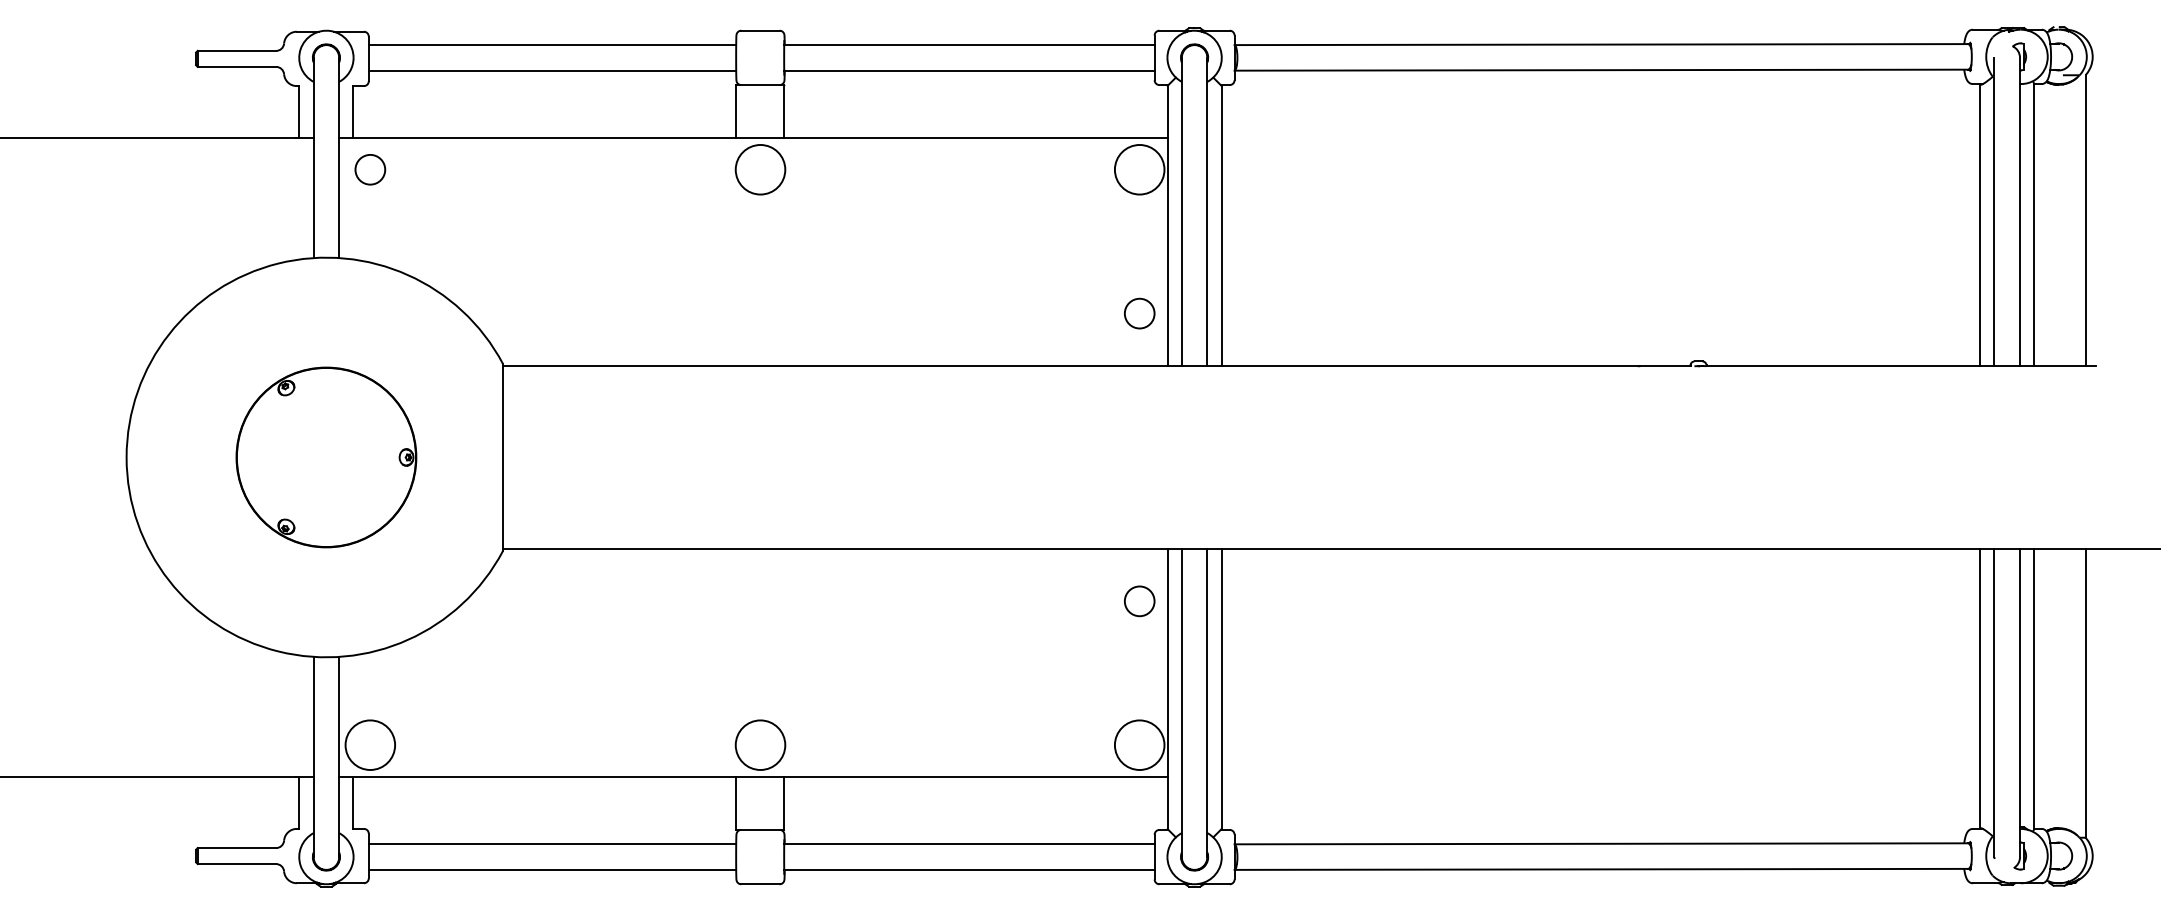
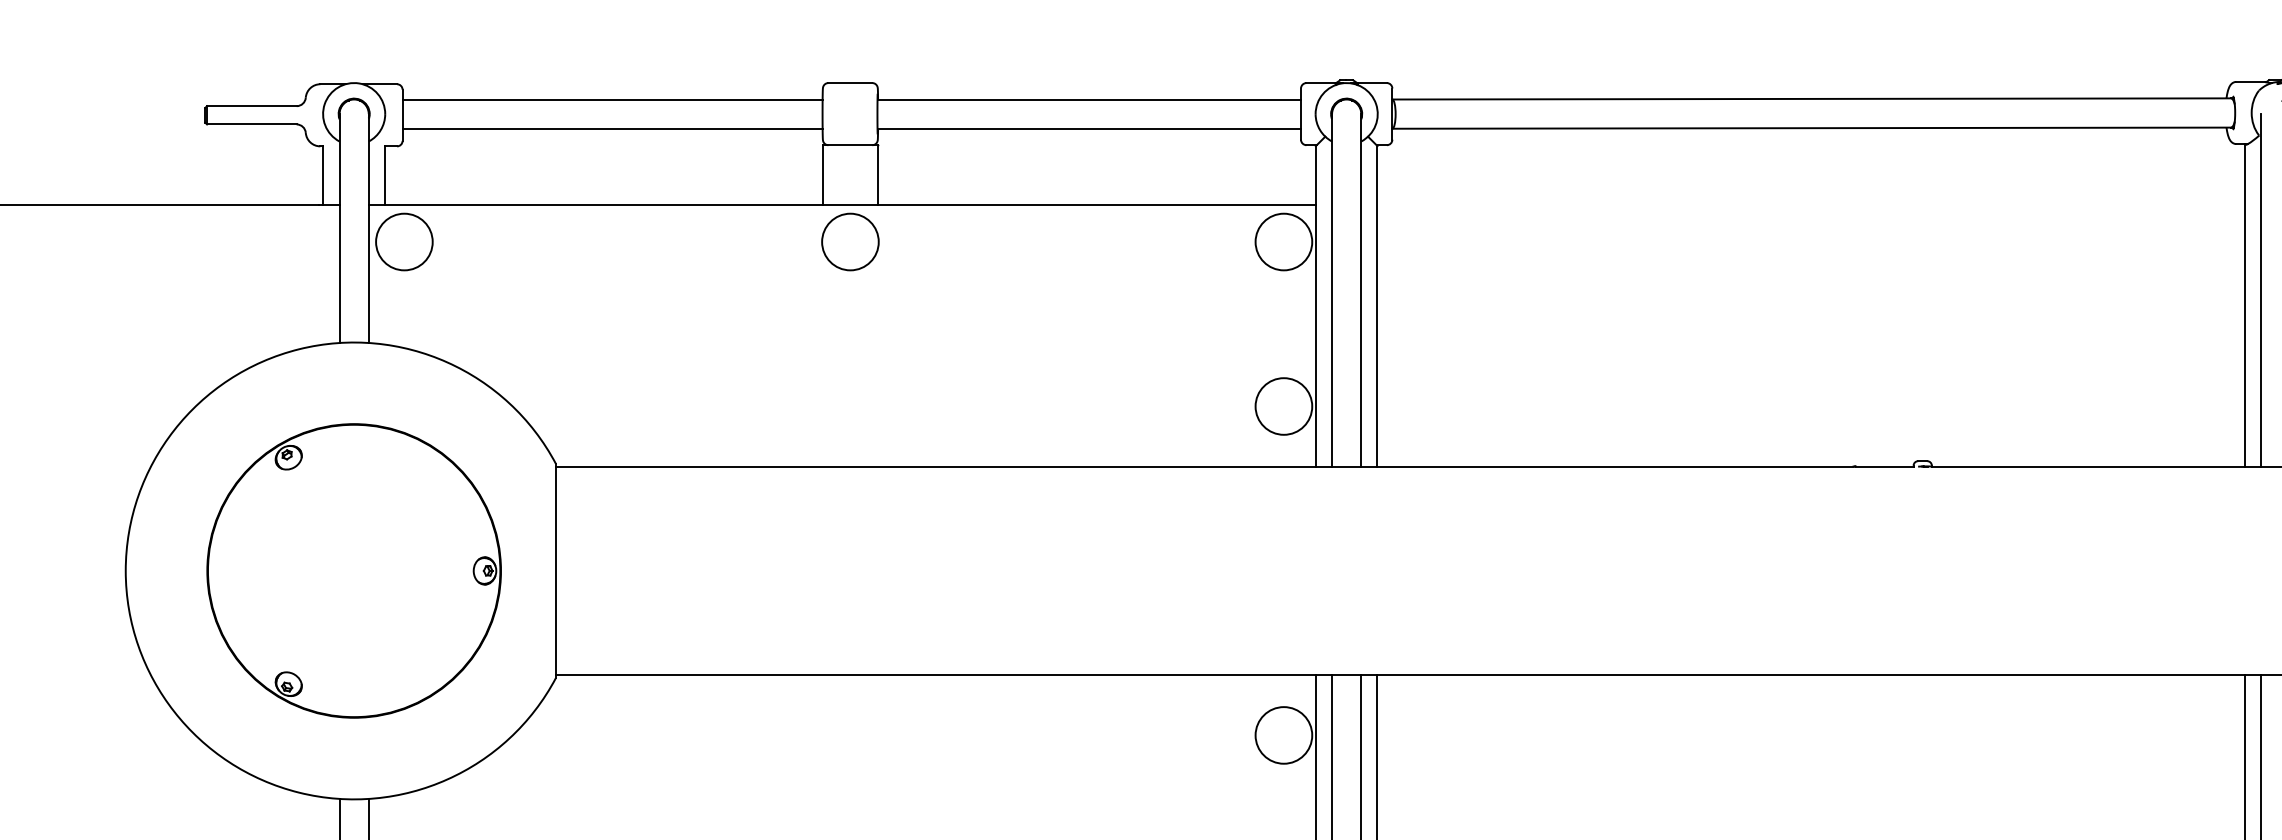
circle: (370, 169) -> (404, 241), size x1.67
circle: (1139, 313) -> (1283, 406), size x1.67
part: (326, 457) -> (354, 570), size x1.43
circle: (1139, 601) -> (1283, 735), size x1.67

